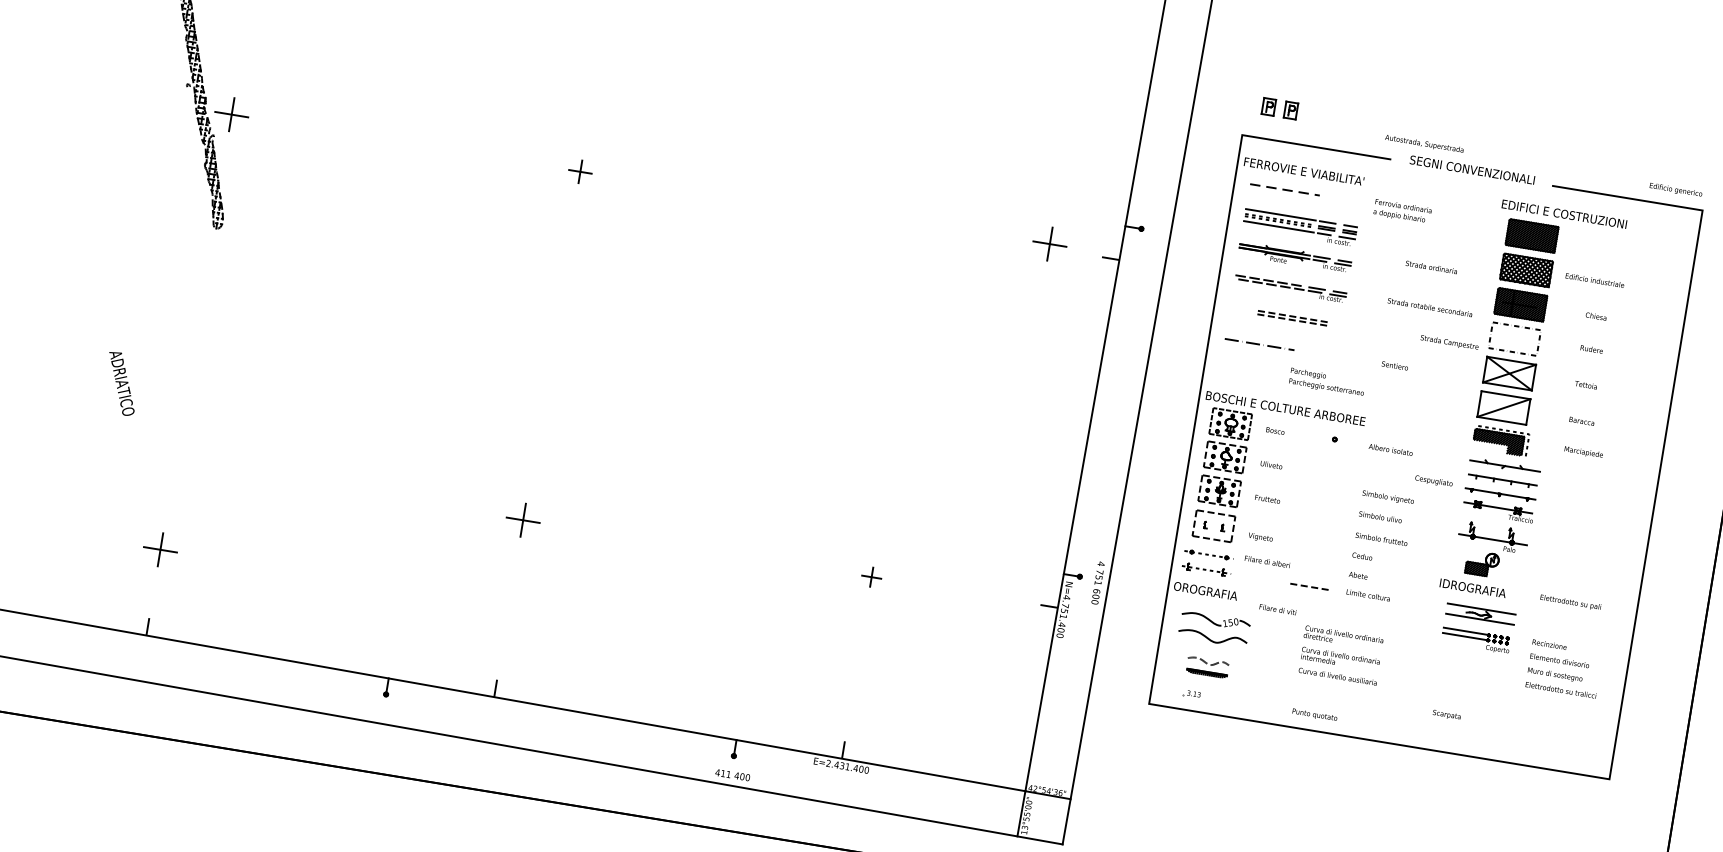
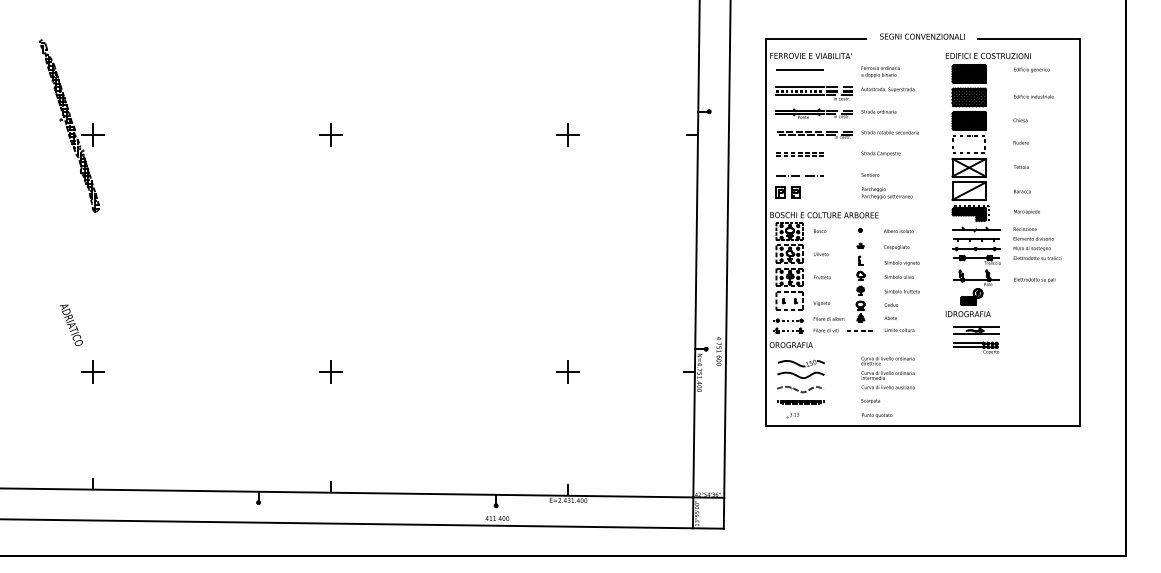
part: (1279, 107) -> (787, 192), moved
text: (1424, 143) -> (887, 89), moved
part: (580, 171) -> (330, 134), size x1.43
text: (1675, 189) -> (1031, 69), moved
line: (1285, 190) -> (800, 70), dashed -> solid
part: (1049, 243) -> (567, 134), moved
text: (1431, 266) -> (878, 111), moved
text: (1594, 280) -> (1033, 96), moved
text: (1428, 307) -> (889, 132), moved
part: (1291, 317) -> (799, 154), moved
text: (1448, 342) -> (880, 153), moved
text: (1395, 365) -> (870, 174), moved
text: (1326, 382) -> (886, 193), moved
text: (120, 383) -> (70, 325), moved
text: (1433, 481) -> (896, 247), moved
part: (1322, 515) -> (860, 282), added
part: (159, 548) -> (92, 371), moved
part: (870, 576) -> (567, 371), size x1.67
text: (1570, 601) -> (1034, 279), moved
text: (1276, 609) -> (825, 330), moved
part: (1207, 667) -> (800, 395), size x1.67
text: (1564, 668) -> (1037, 243), moved
text: (1446, 715) -> (870, 401), moved

